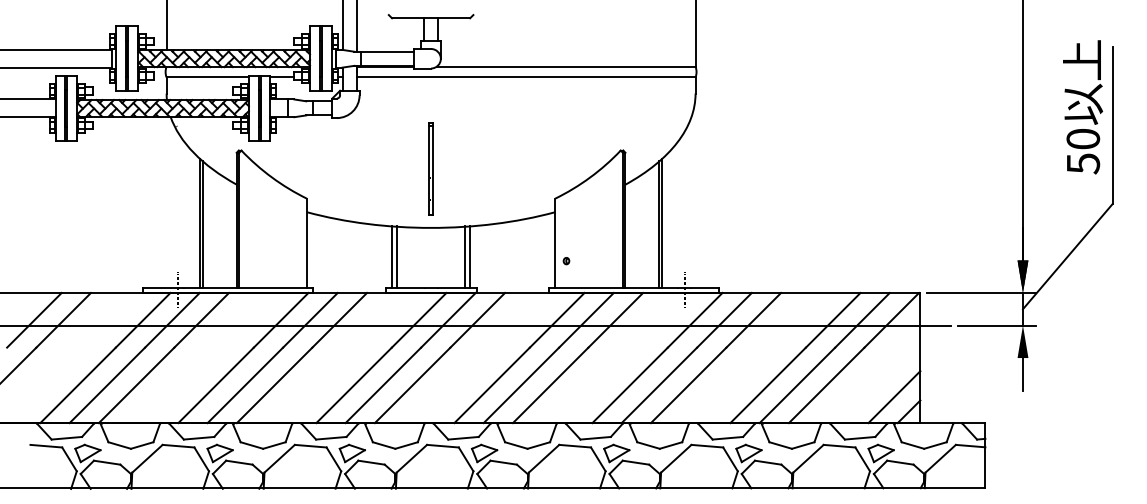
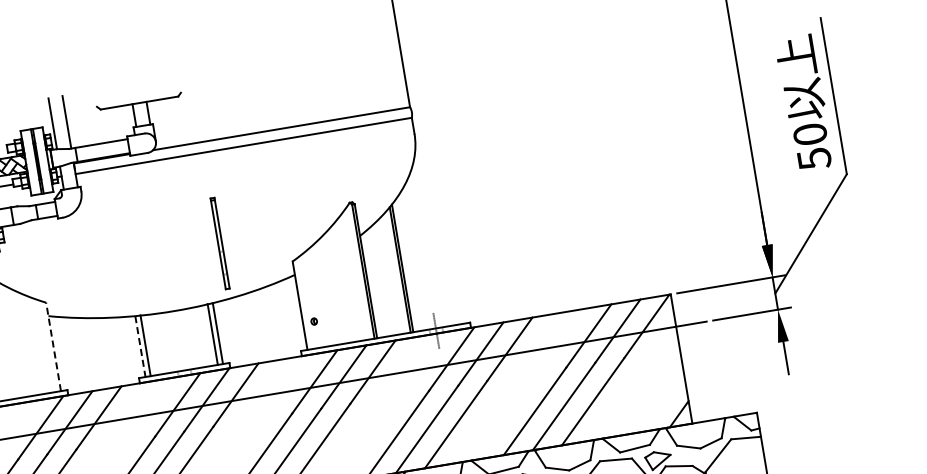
text: (1083, 107) -> (805, 103), moved
part: (430, 168) -> (219, 242), moved
line: (306, 243) -> (53, 347), solid -> dashed
line: (392, 257) -> (140, 346), solid -> dashed
line: (894, 397) -> (662, 402), removed

